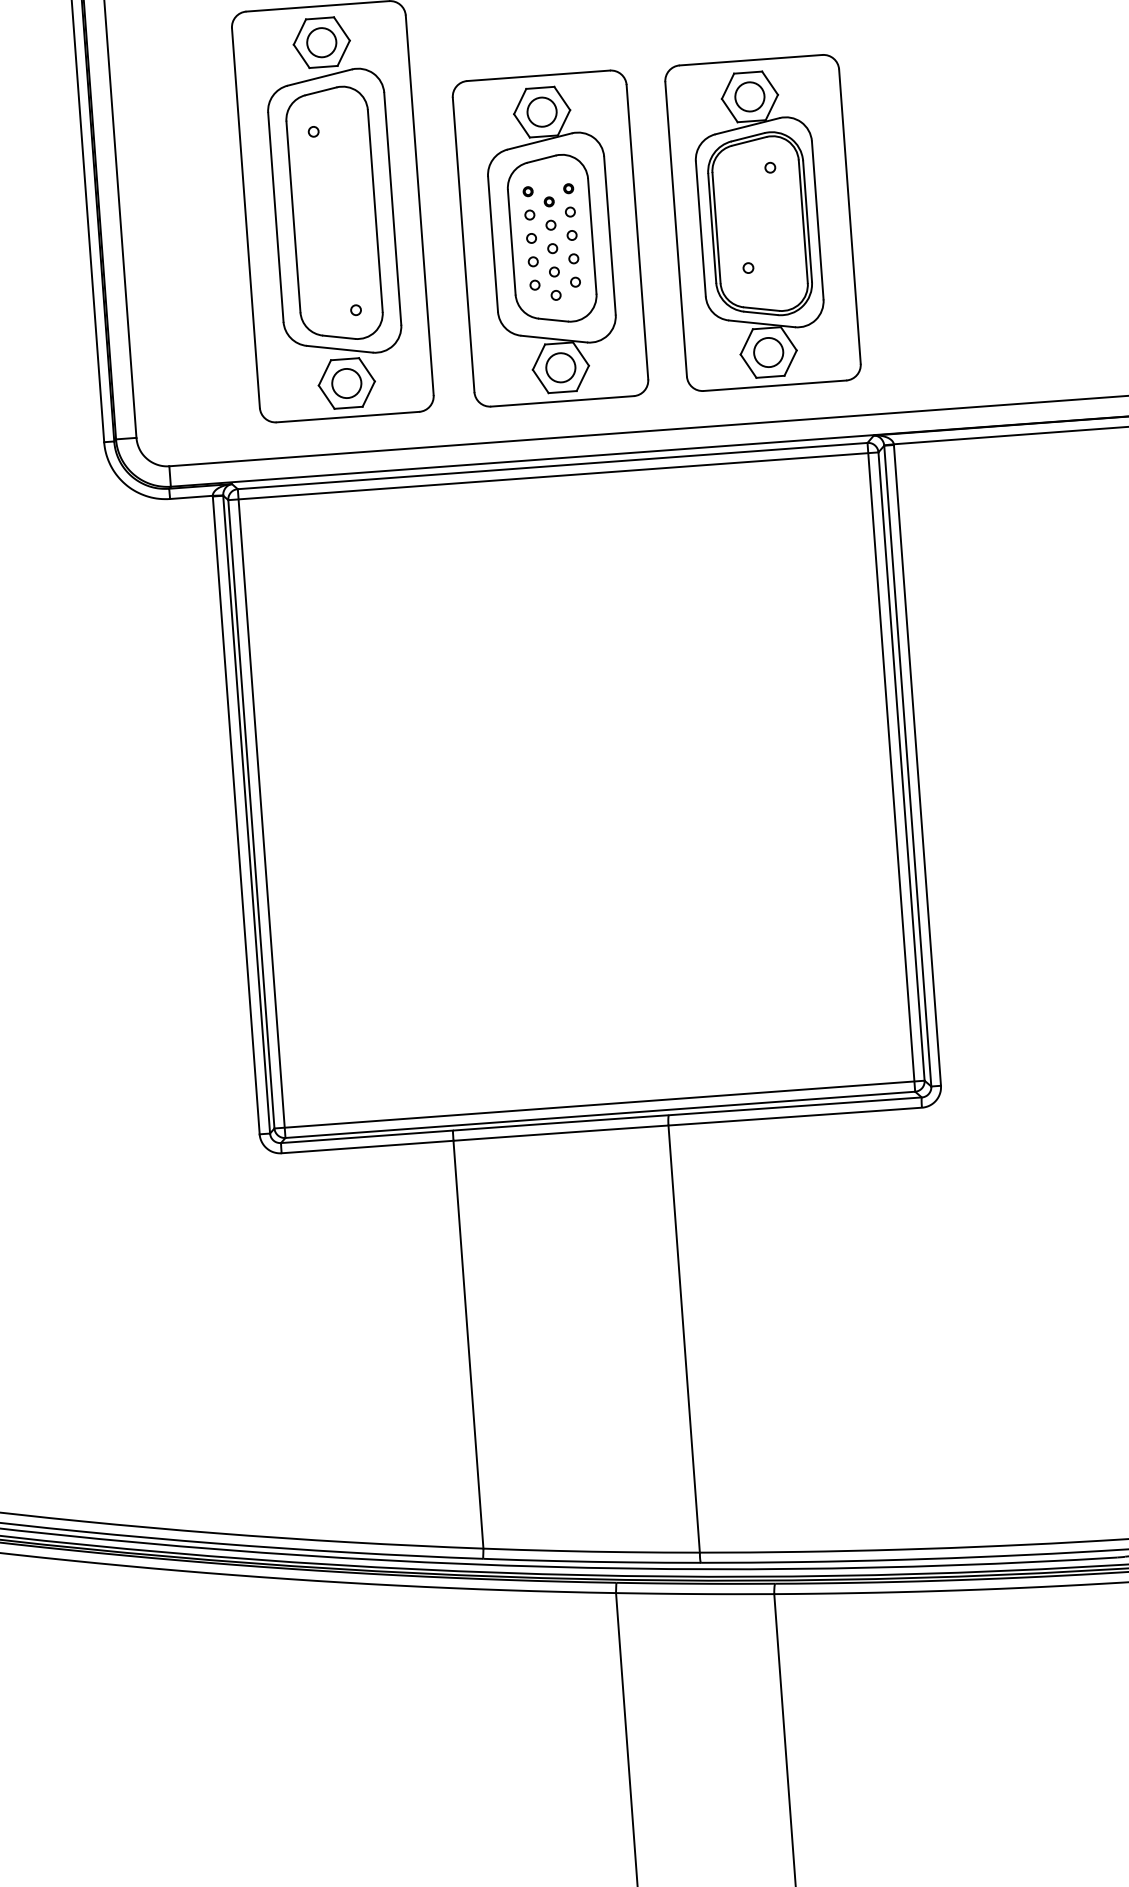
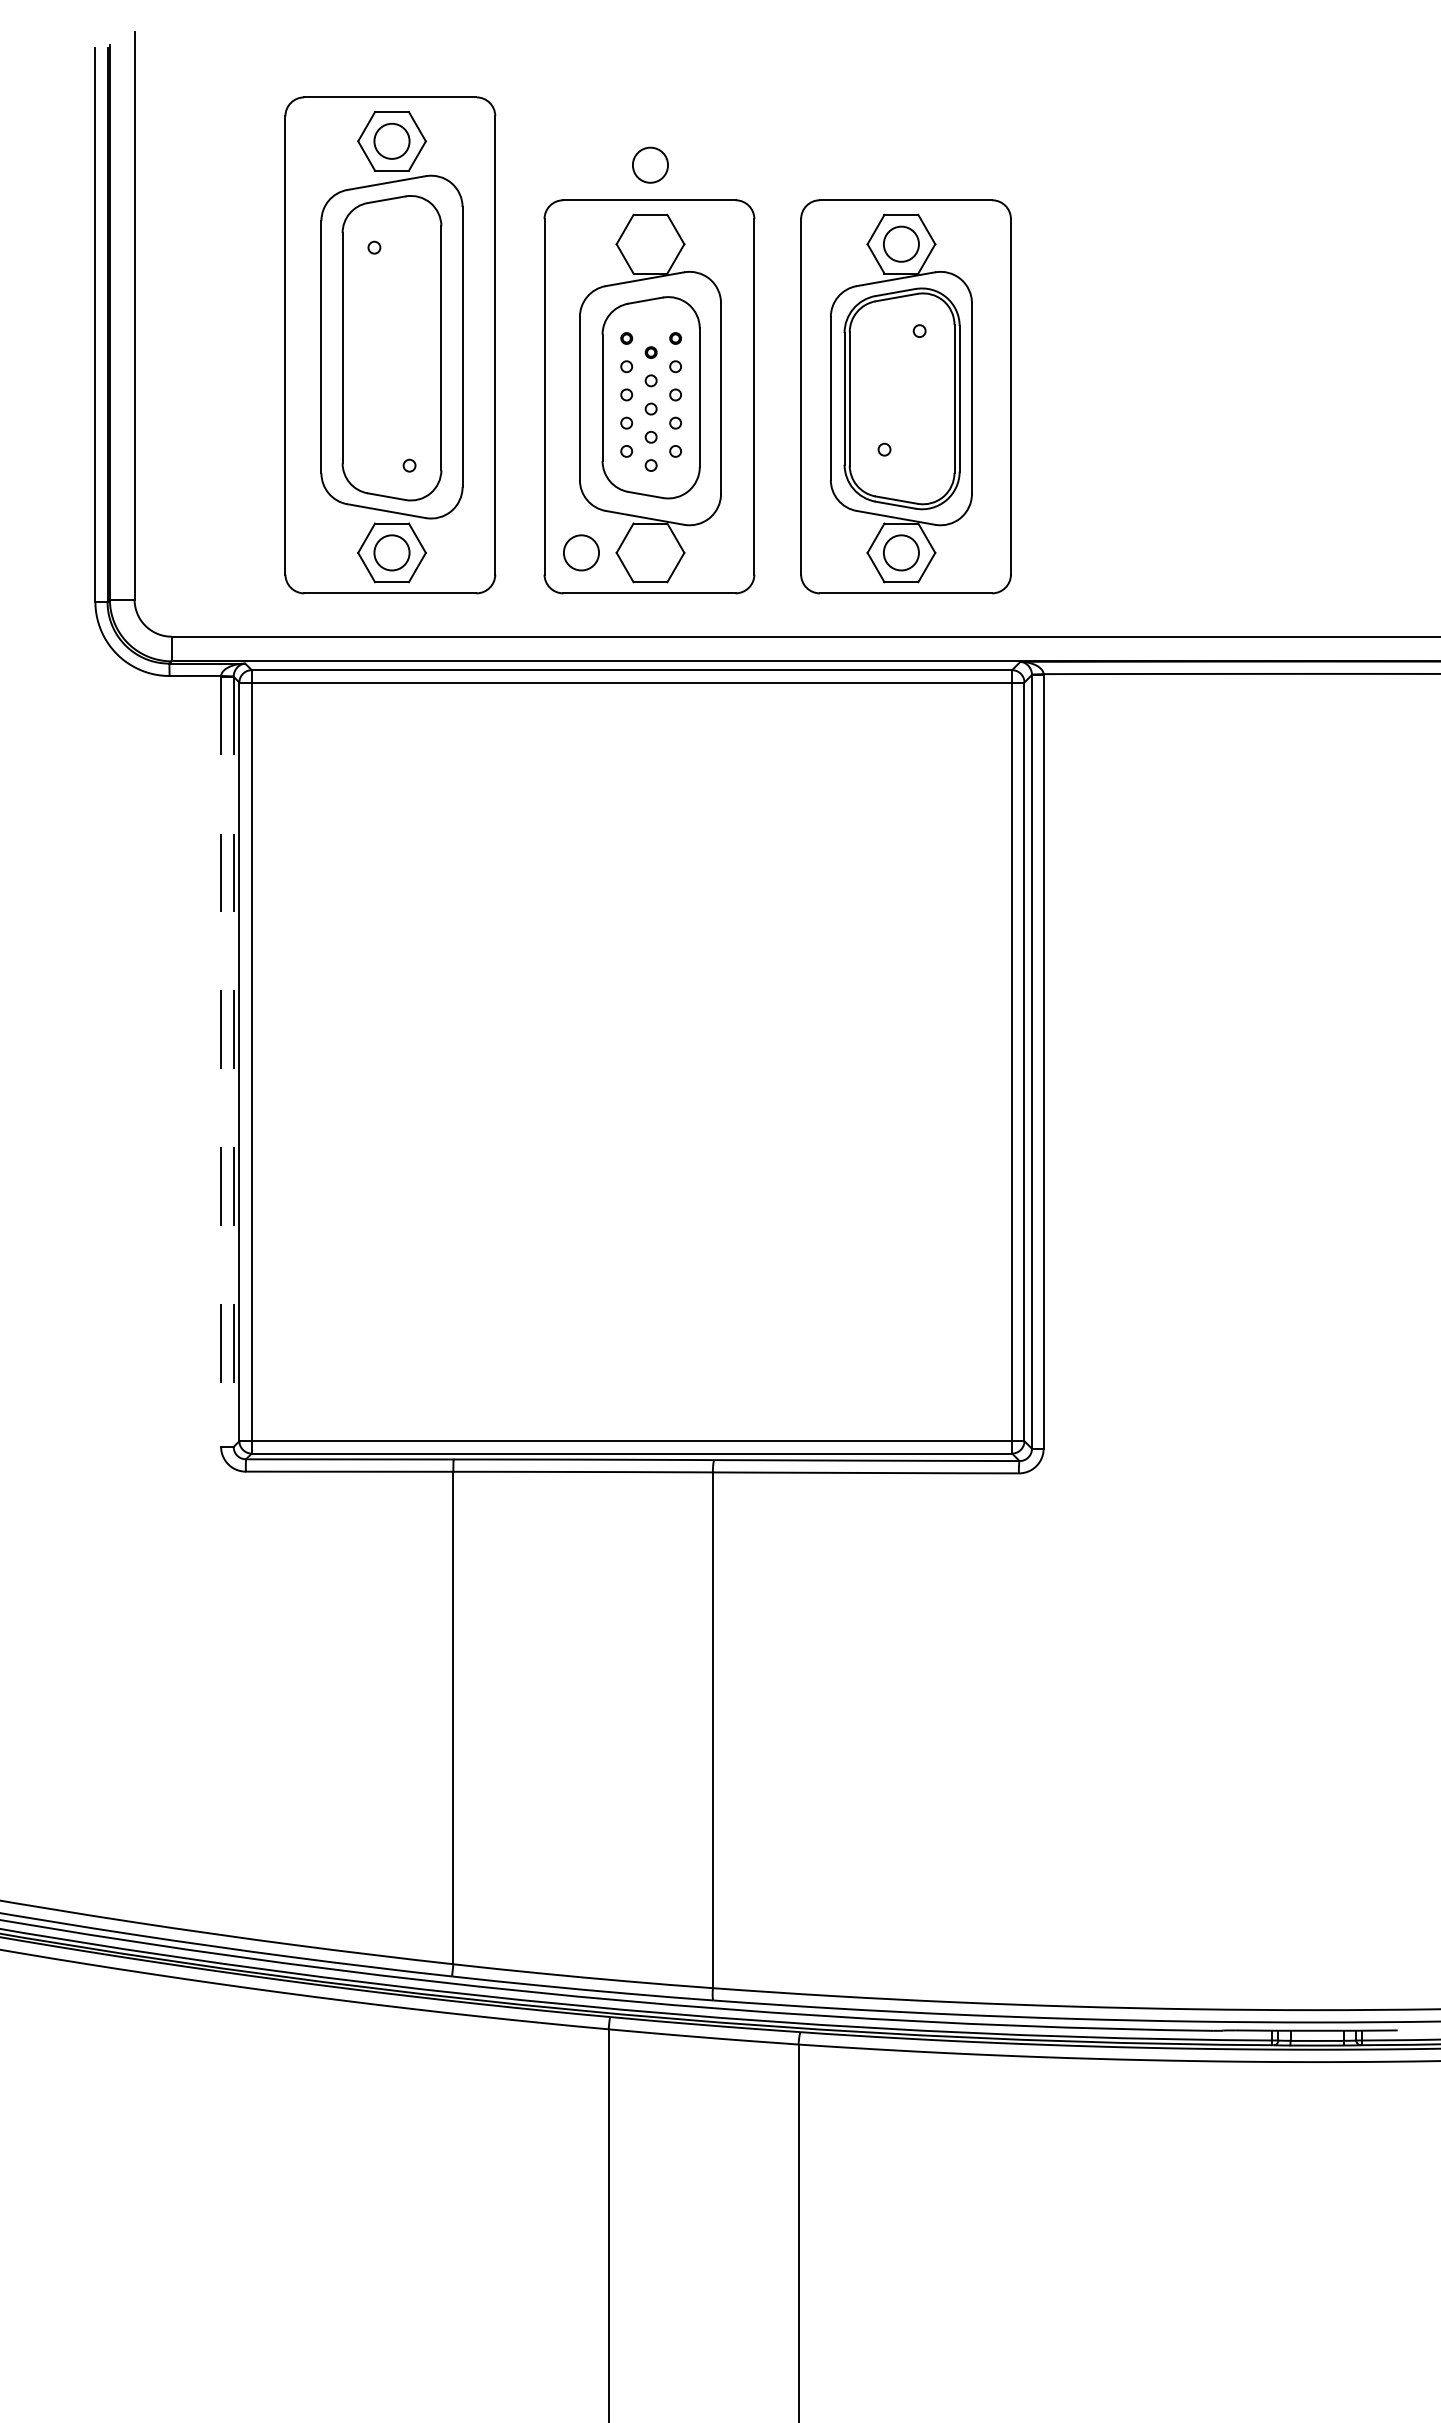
circle: (542, 111) -> (650, 164), moved
circle: (560, 367) -> (581, 552), moved
line: (236, 815) -> (221, 1062), solid -> dashed
line: (246, 815) -> (233, 1062), solid -> dashed

